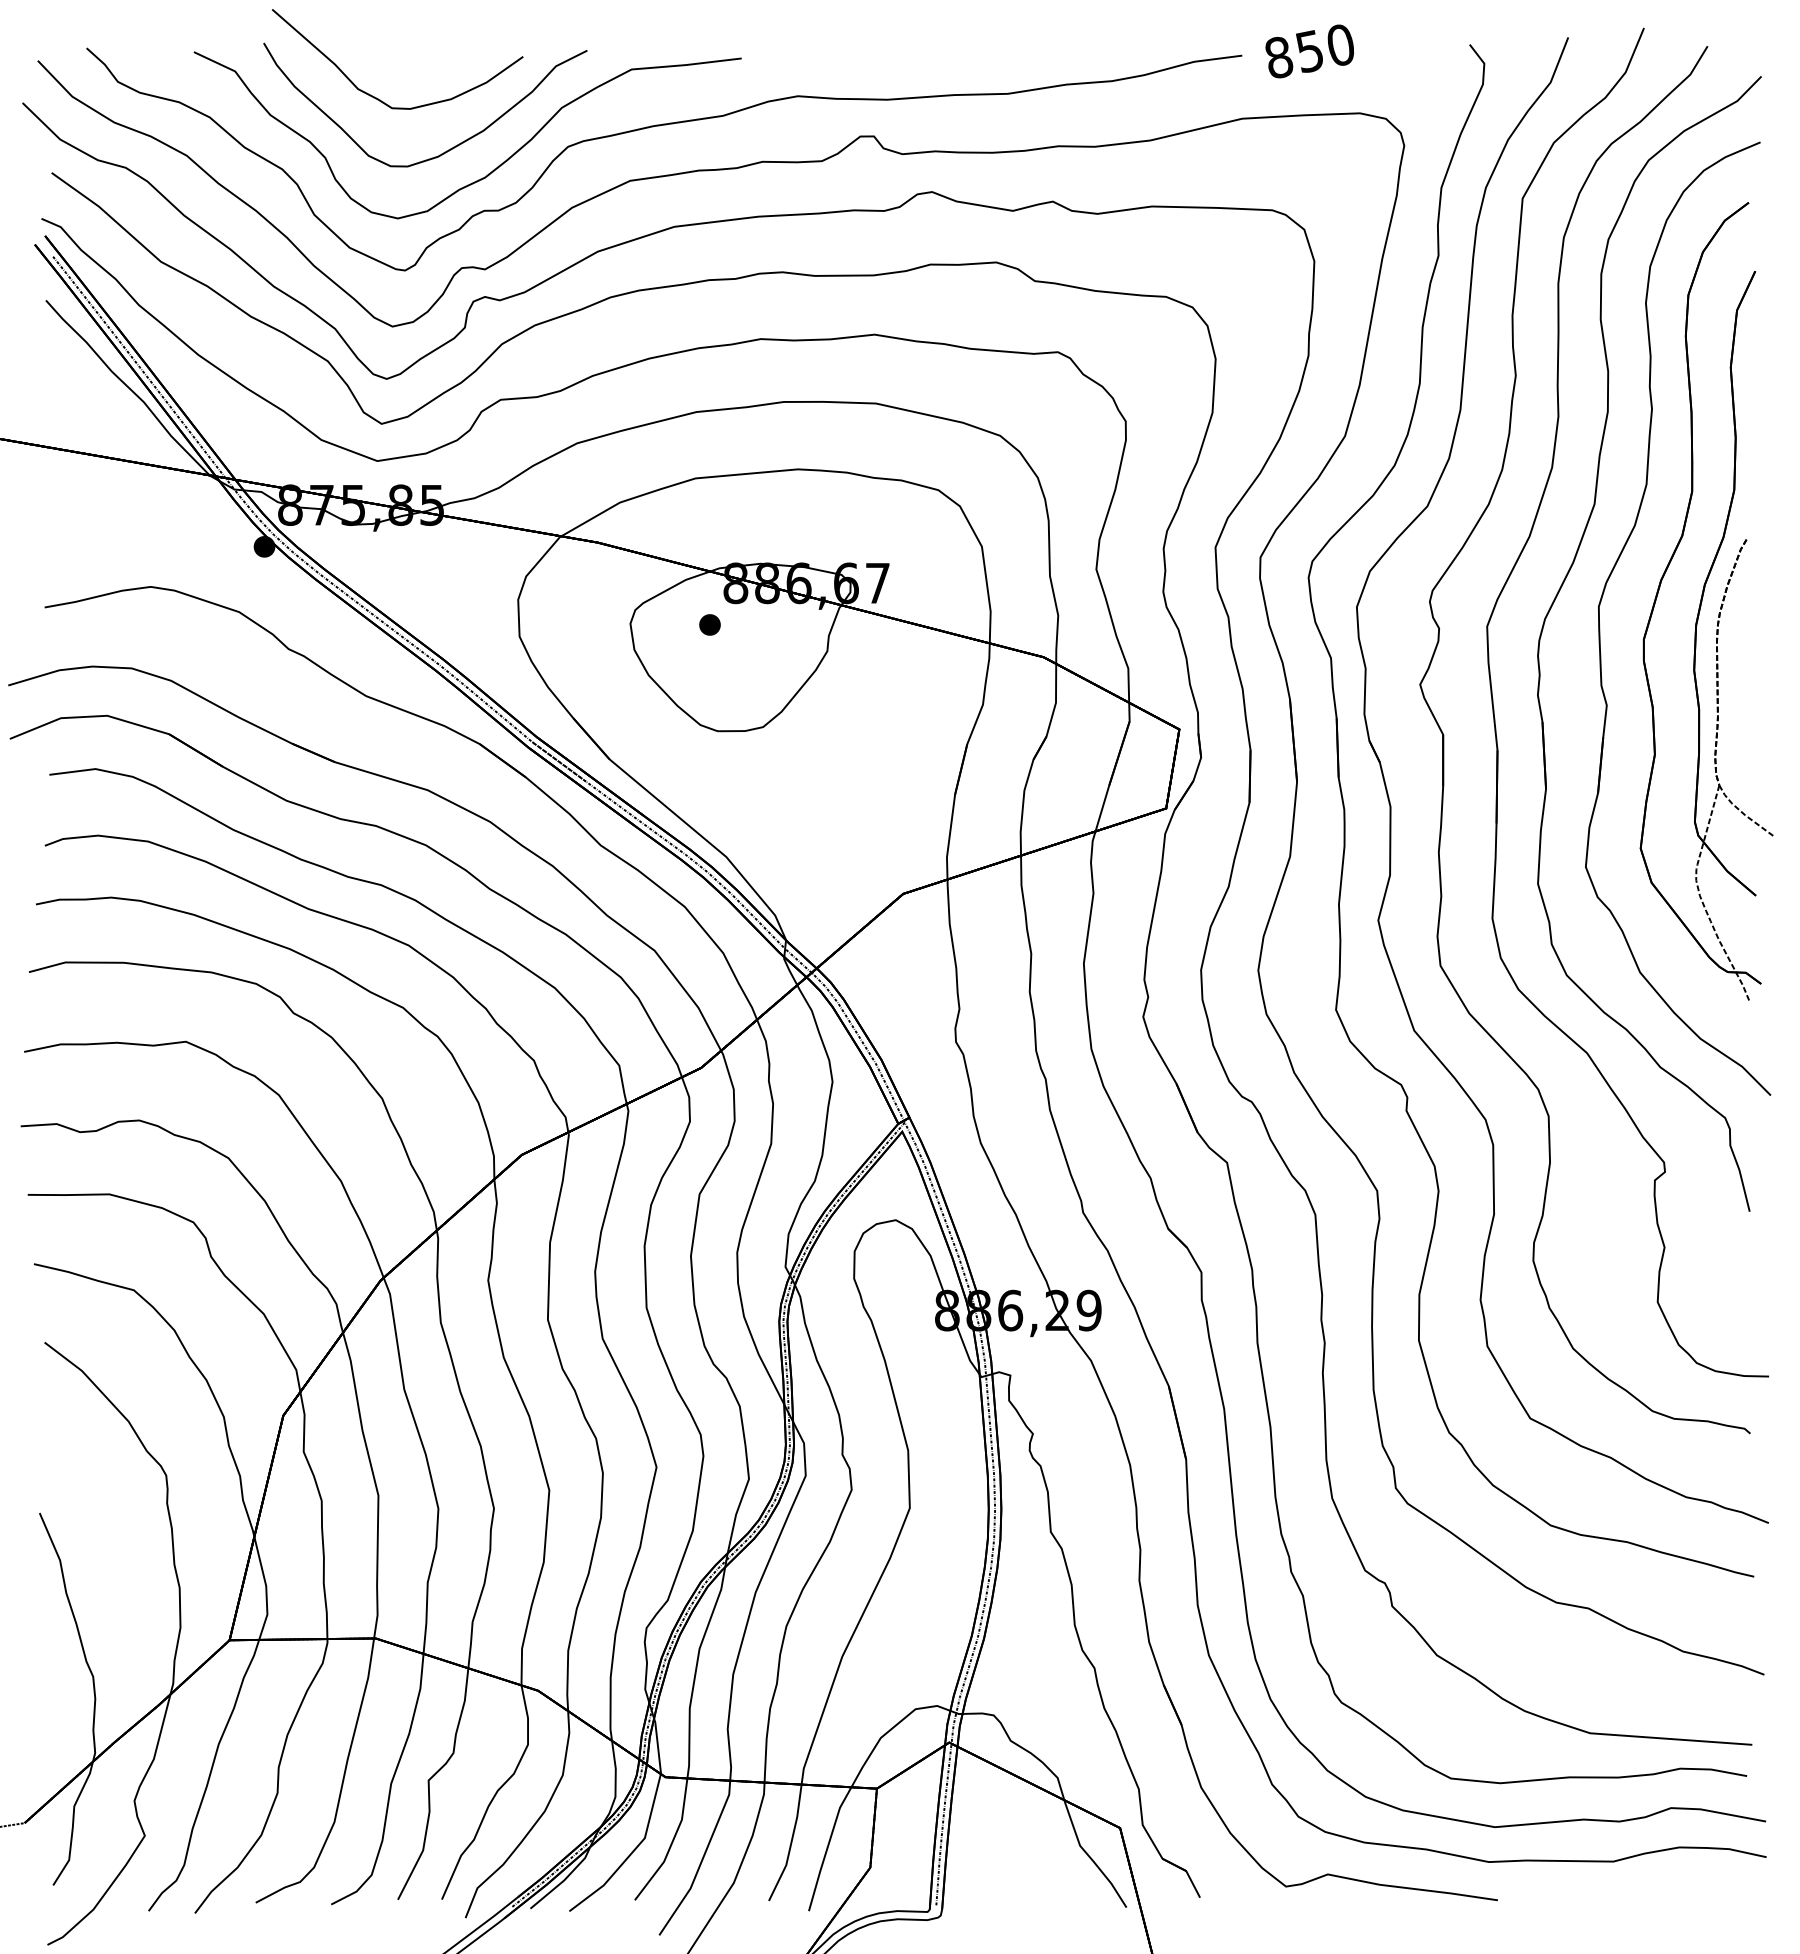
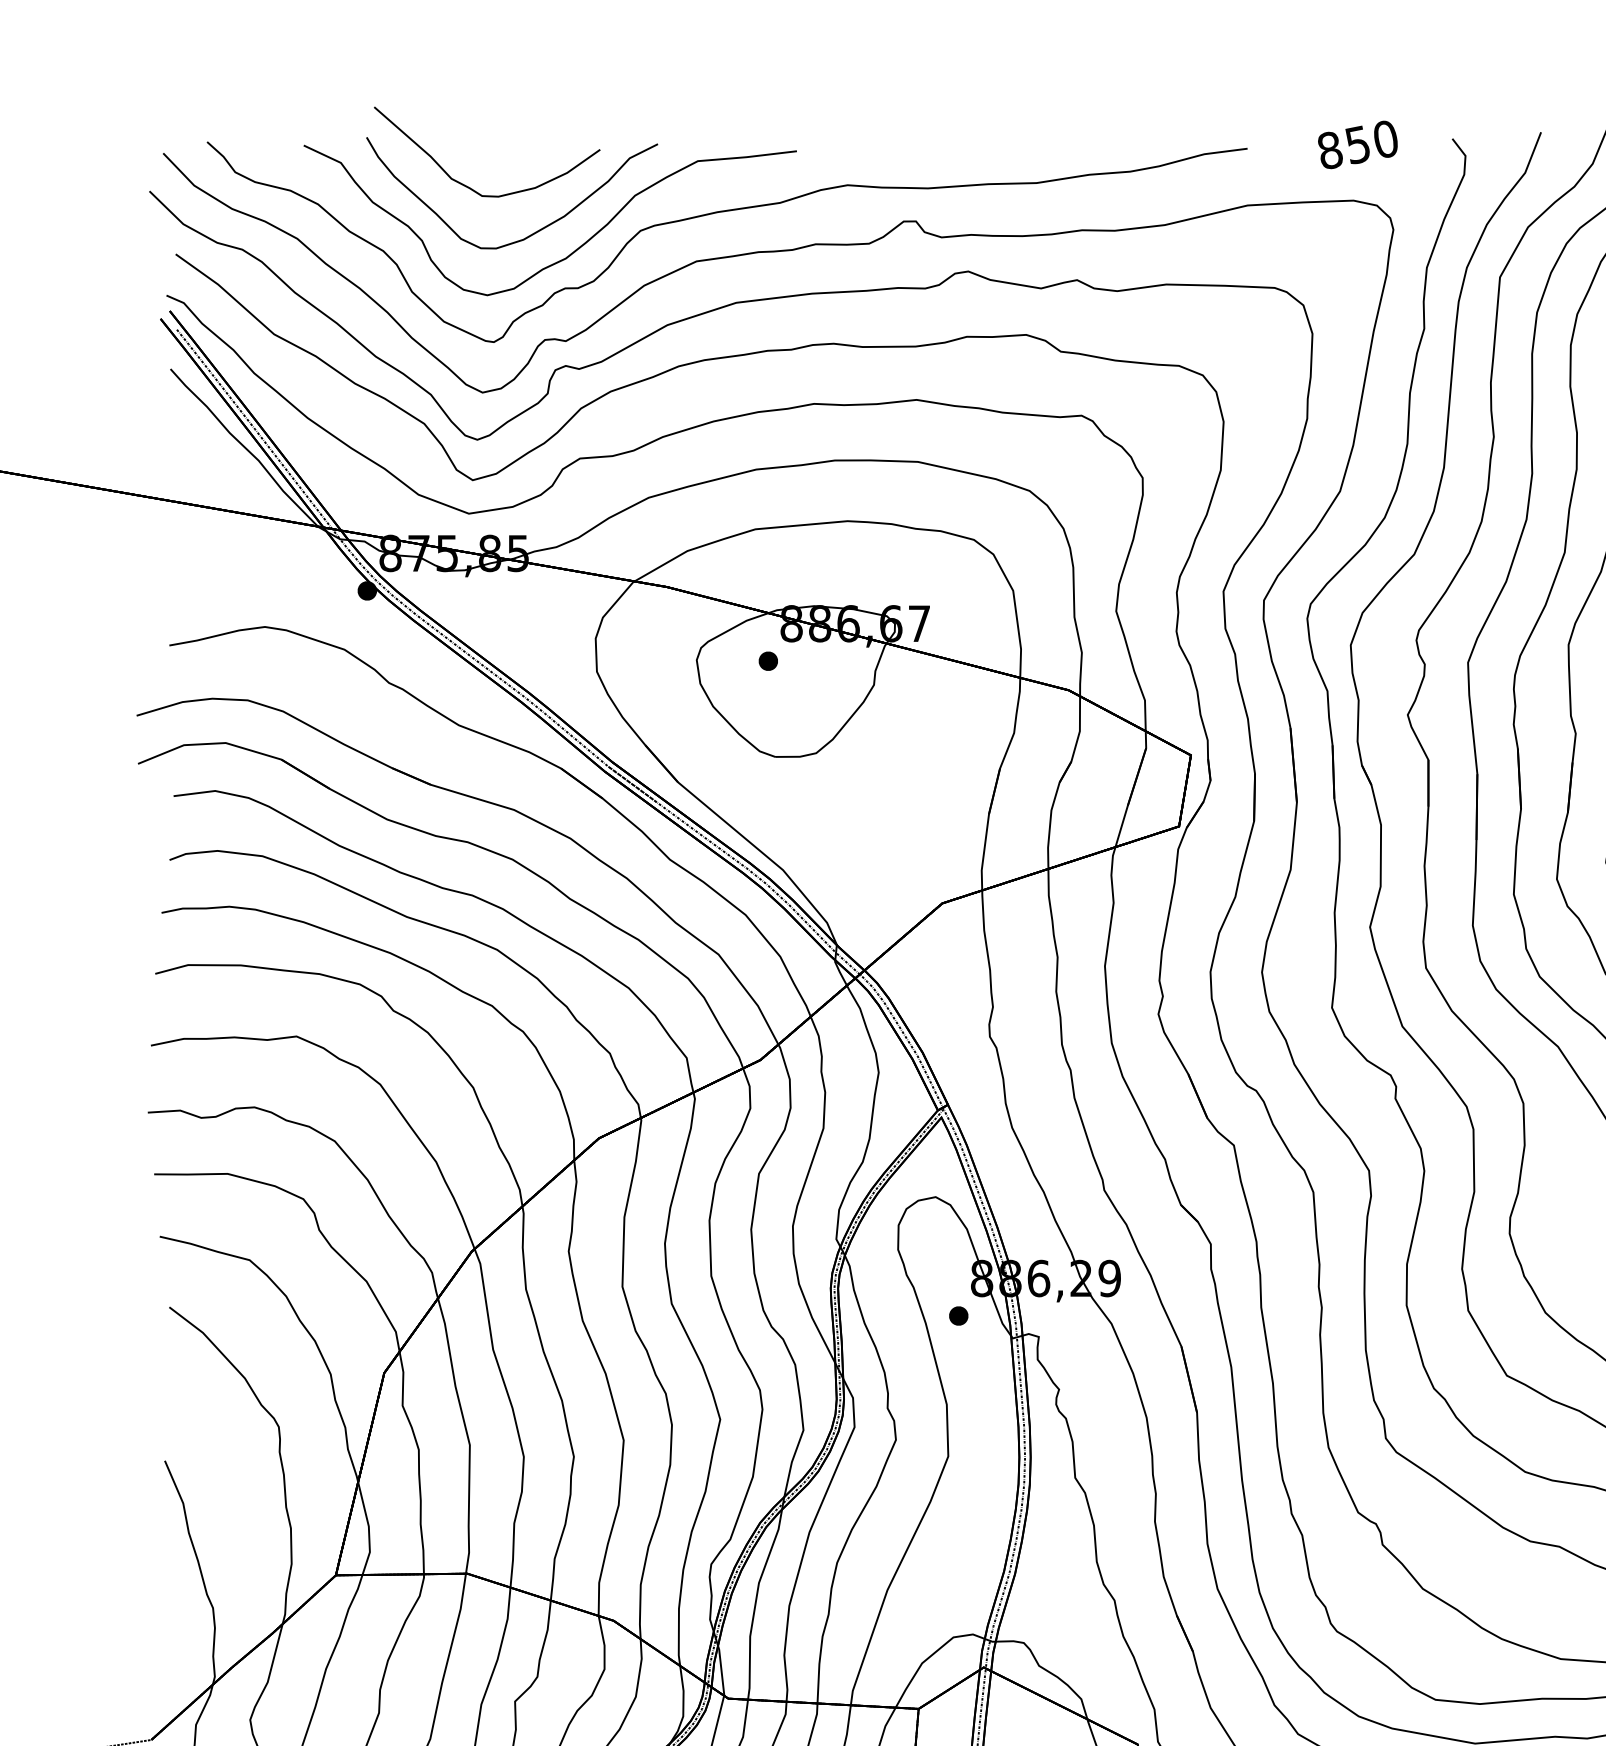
text: (1309, 51) -> (1357, 144), moved
part: (921, 1351) -> (958, 1315), added

